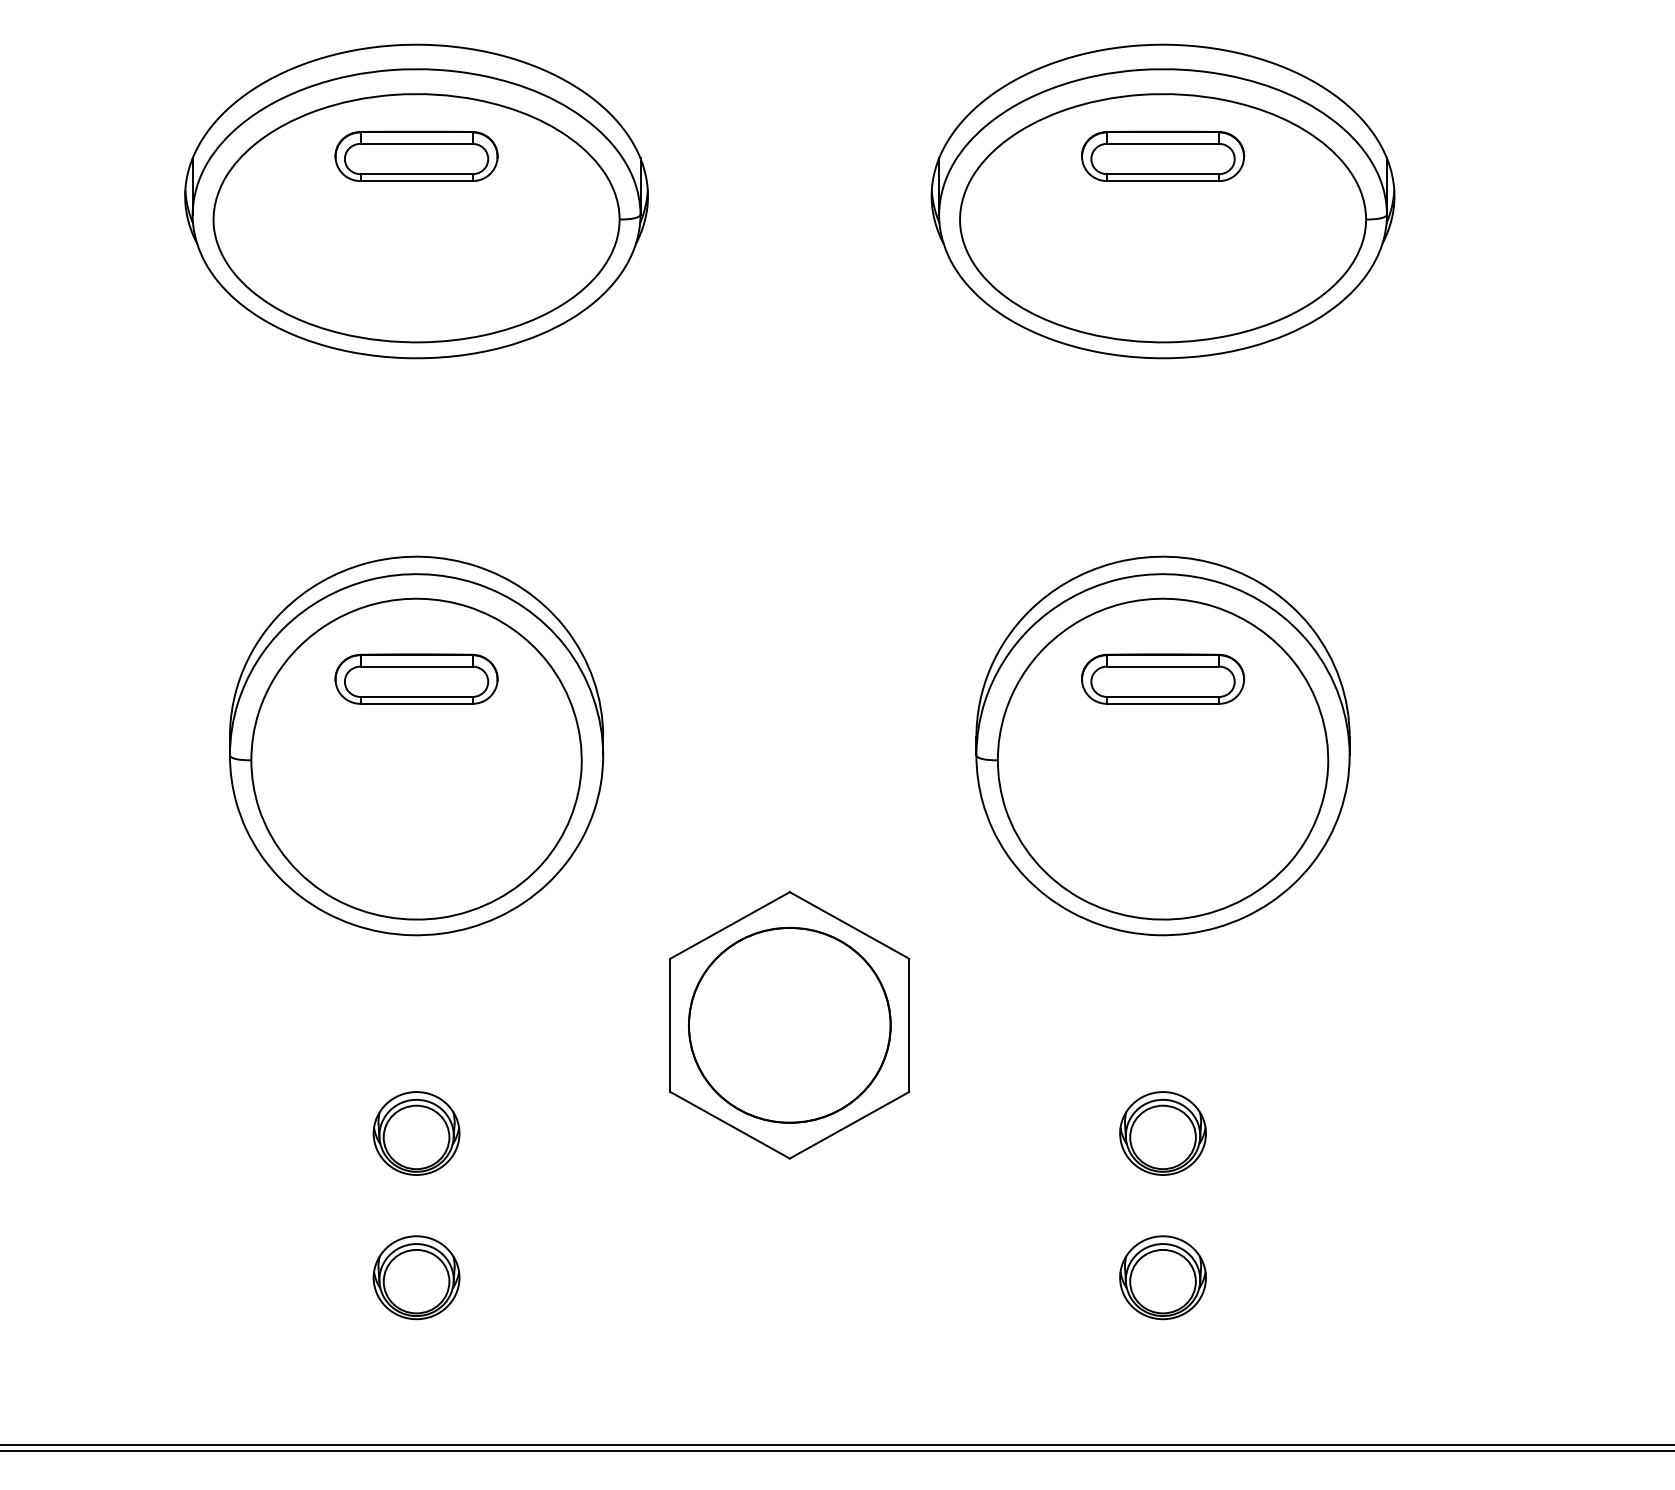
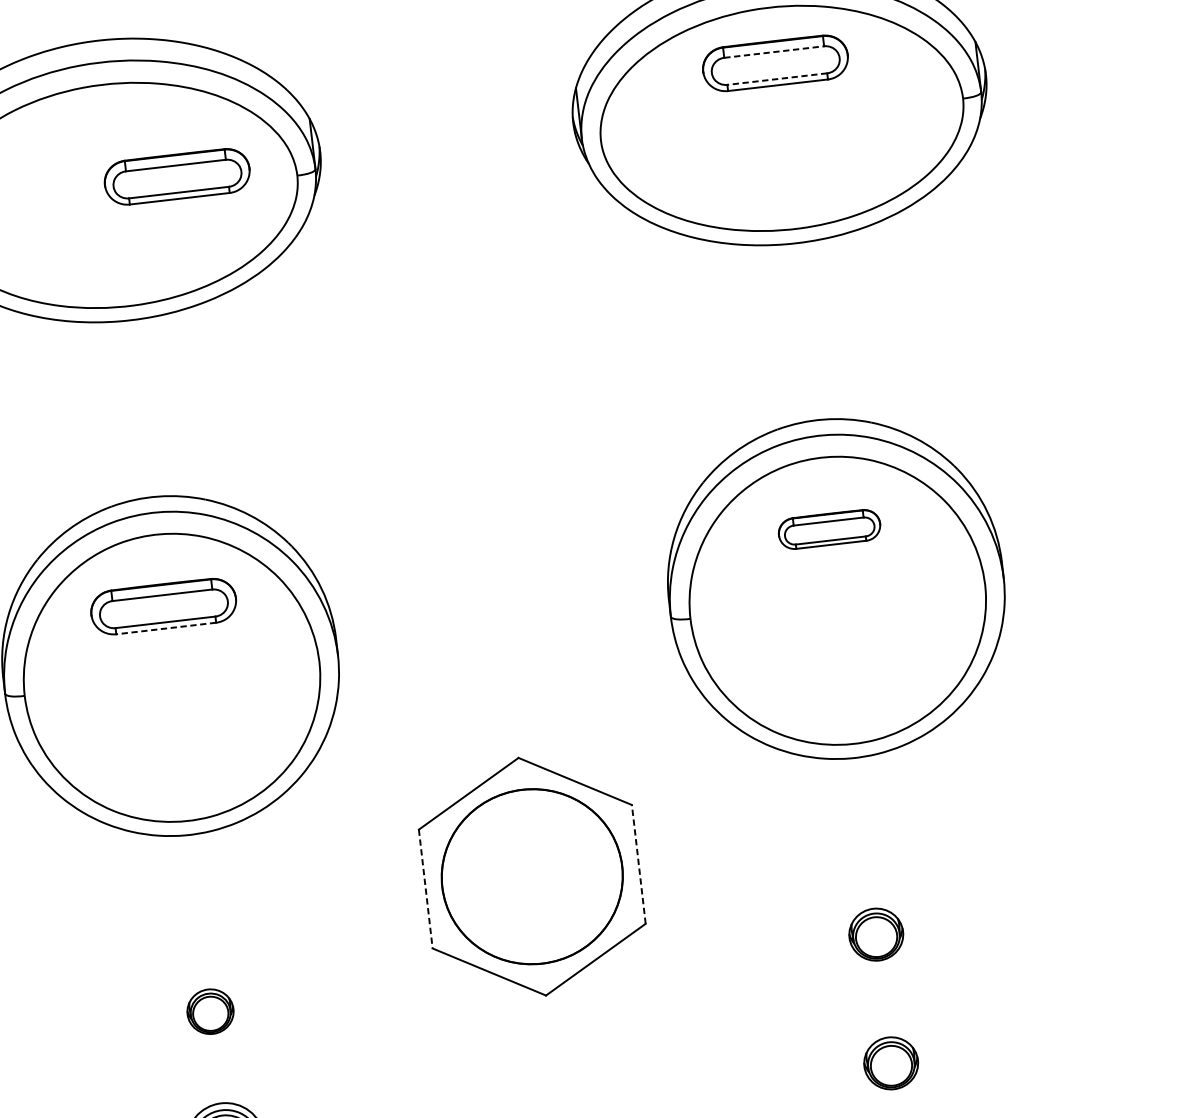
line: (1163, 143) -> (774, 51), solid -> dashed
part: (416, 155) -> (177, 175), moved
line: (1163, 174) -> (777, 79), solid -> dashed
part: (1163, 678) -> (829, 528), size x0.7
line: (416, 703) -> (166, 628), solid -> dashed
line: (670, 1025) -> (425, 889), solid -> dashed
line: (909, 1025) -> (639, 864), solid -> dashed
part: (416, 1133) -> (210, 1011), size x0.6
part: (1162, 1133) -> (875, 934), size x0.7
part: (1162, 1277) -> (890, 1063), size x0.7

